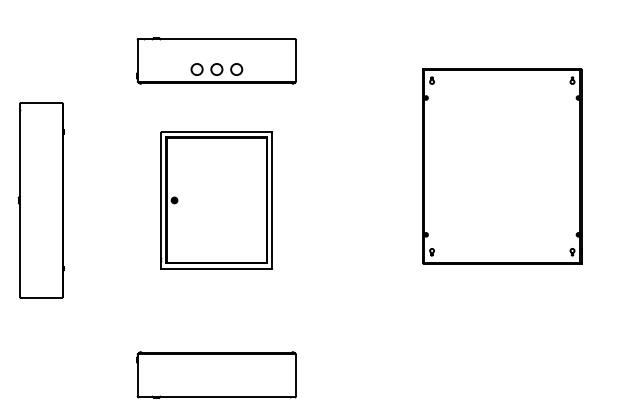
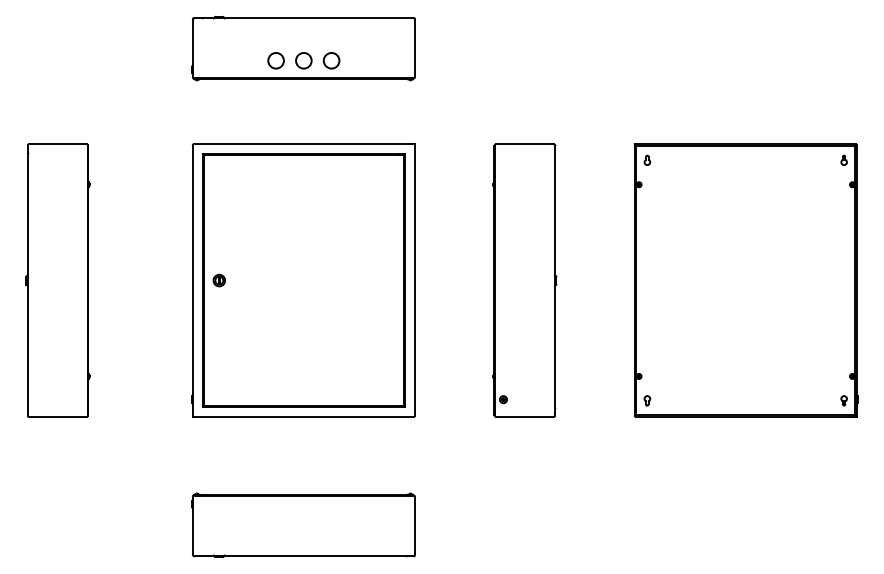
part: (216, 60) -> (303, 48), moved
part: (502, 166) -> (746, 280), moved
part: (216, 200) -> (303, 280), size x1.43
part: (374, 200) -> (524, 280), added

